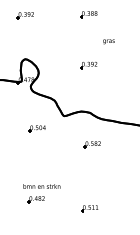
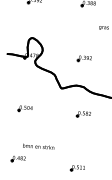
part: (88, 65) -> (84, 58), moved
part: (36, 128) -> (24, 108), moved
part: (35, 199) -> (17, 158), moved

